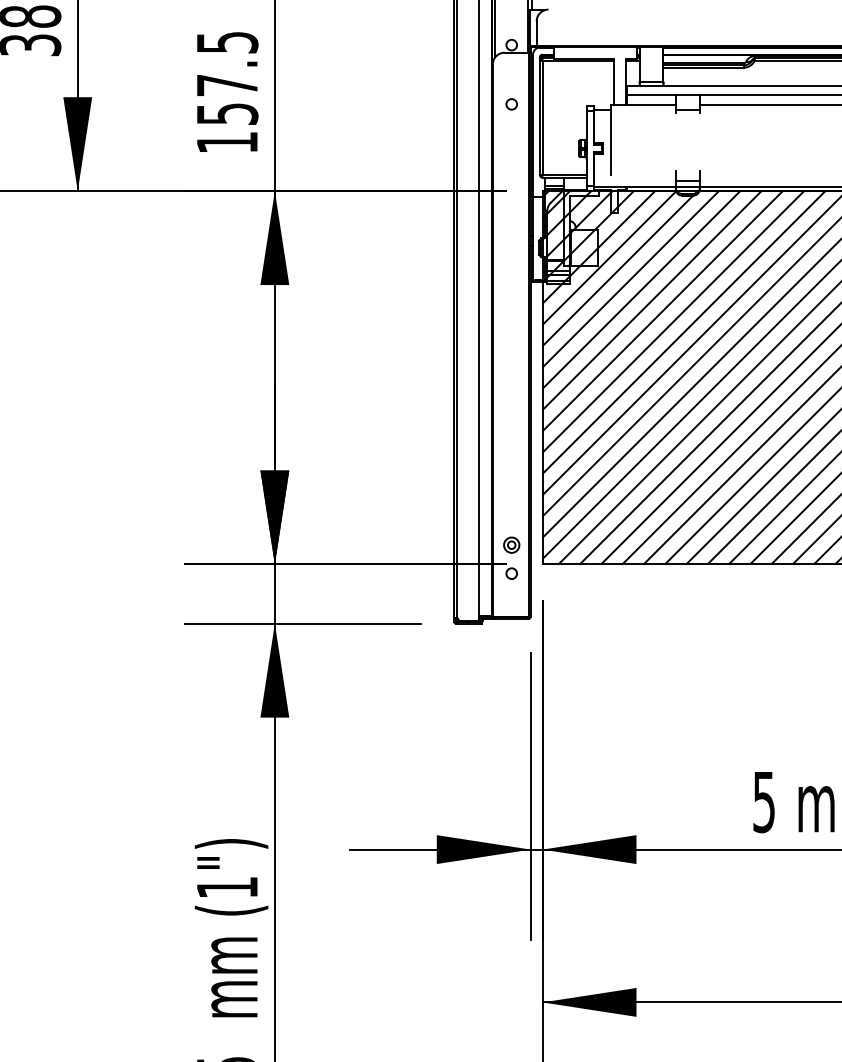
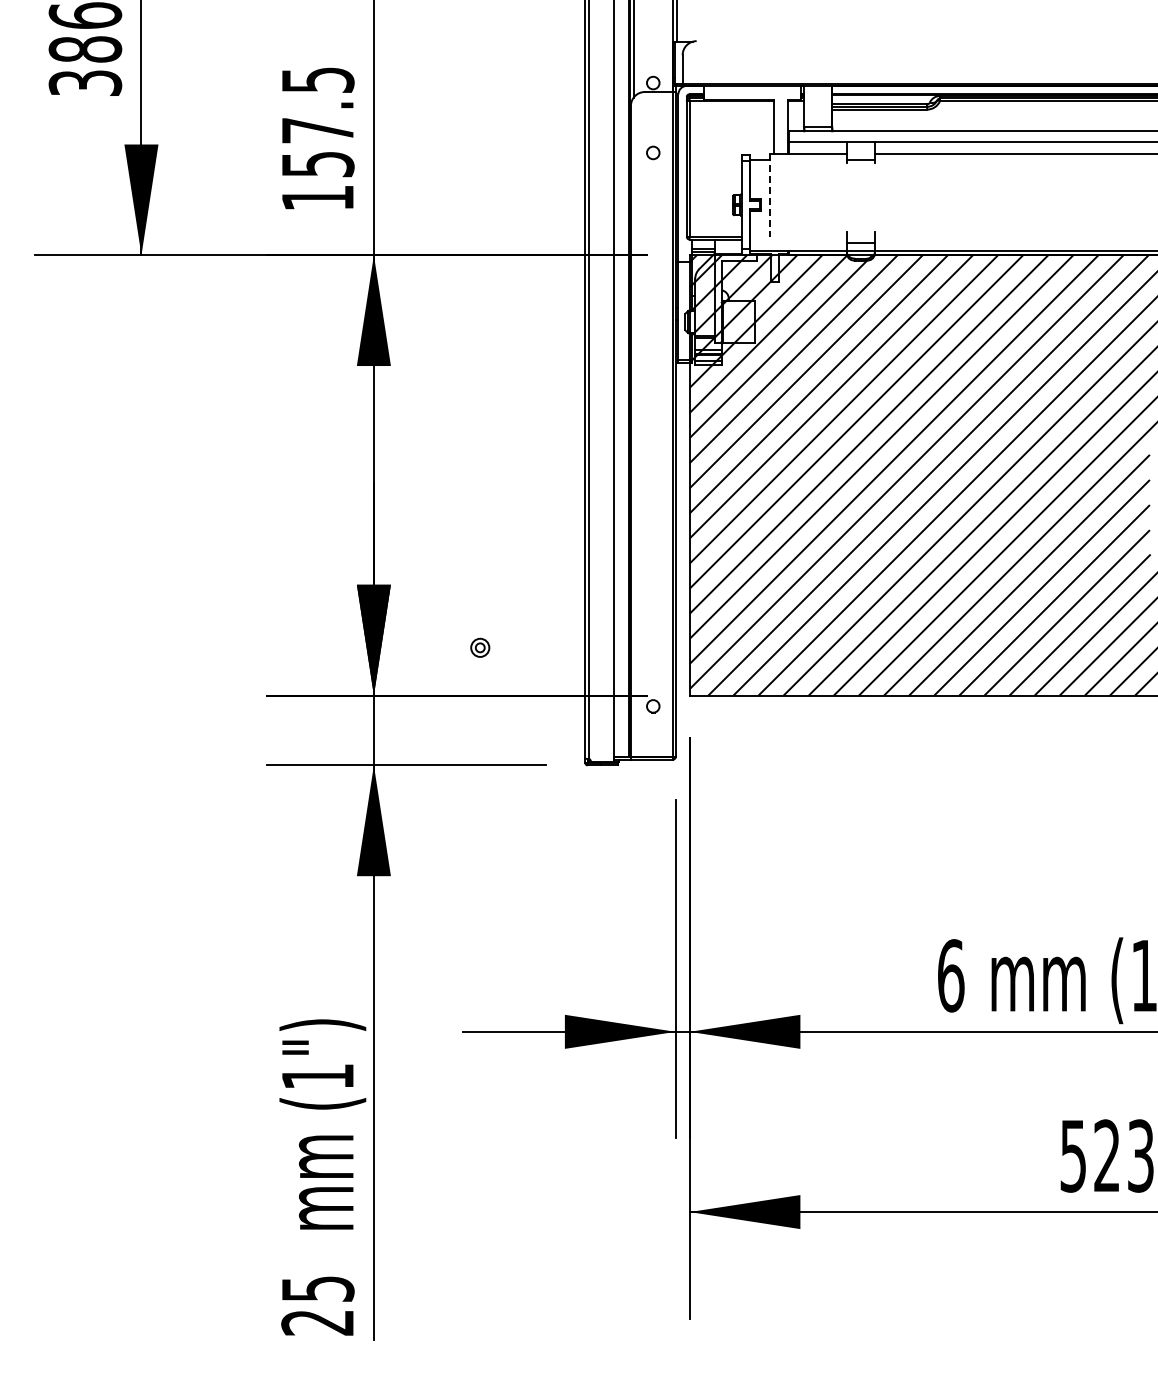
line: (611, 140) -> (770, 195), solid -> dashed
part: (511, 544) -> (480, 647), moved
text: (764, 801) -> (951, 975), 5 -> 6

